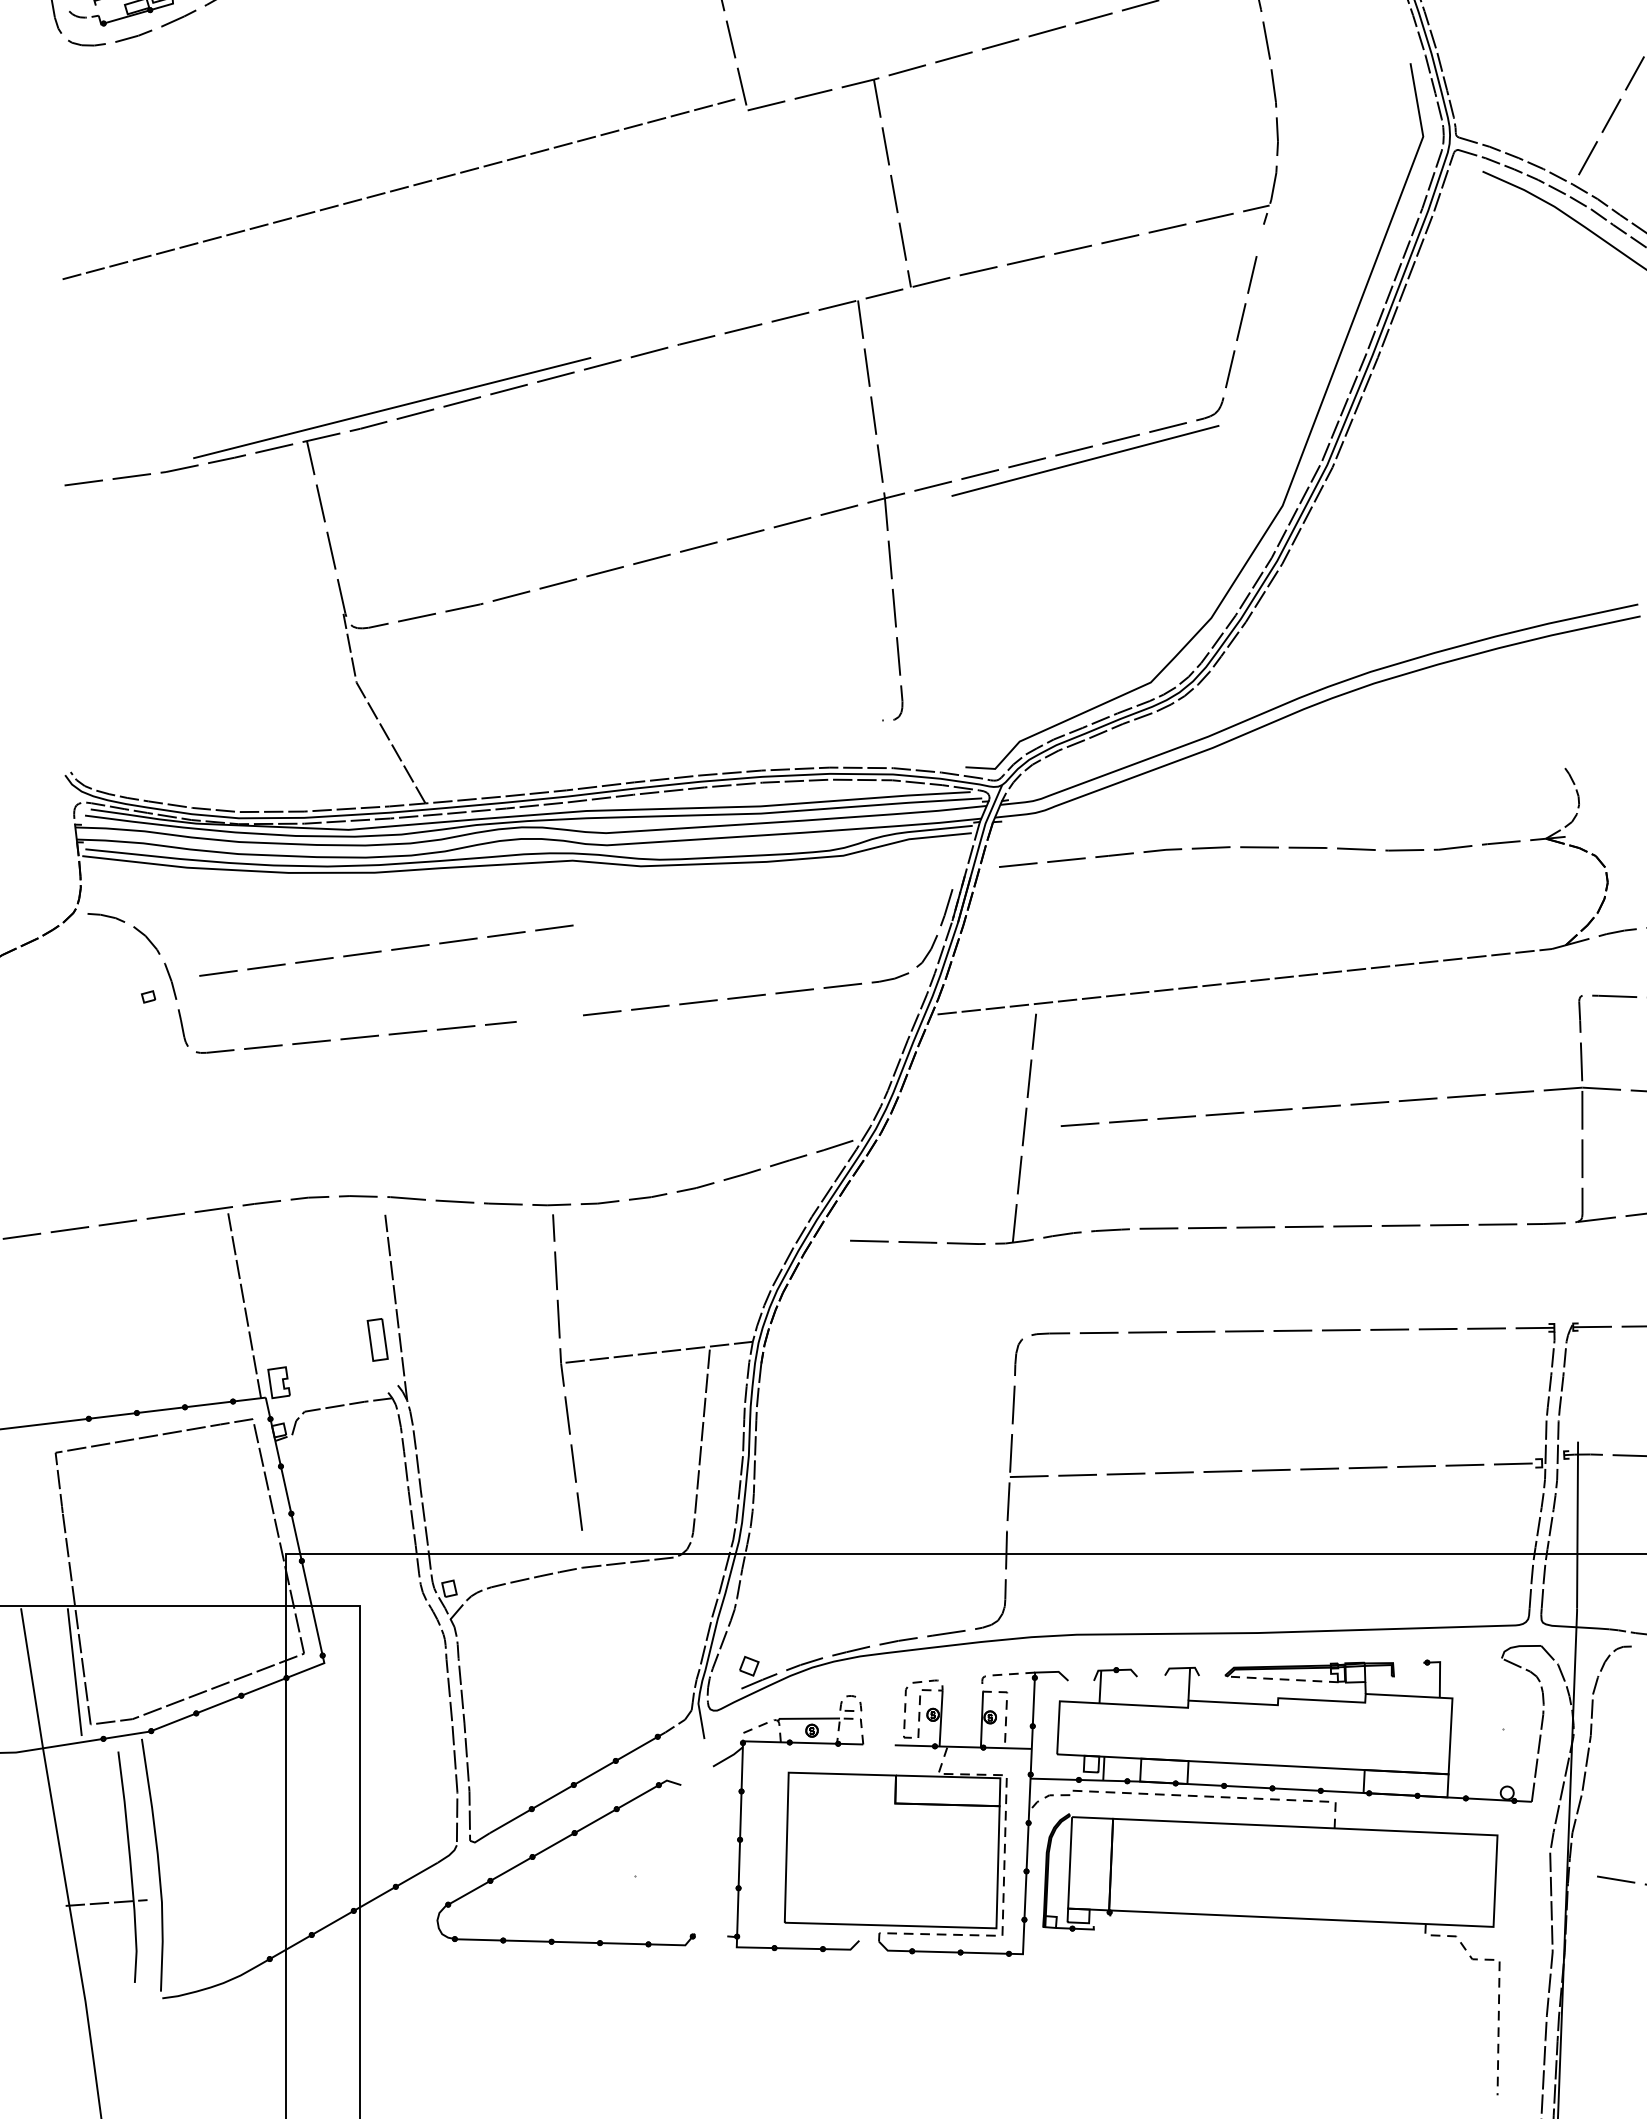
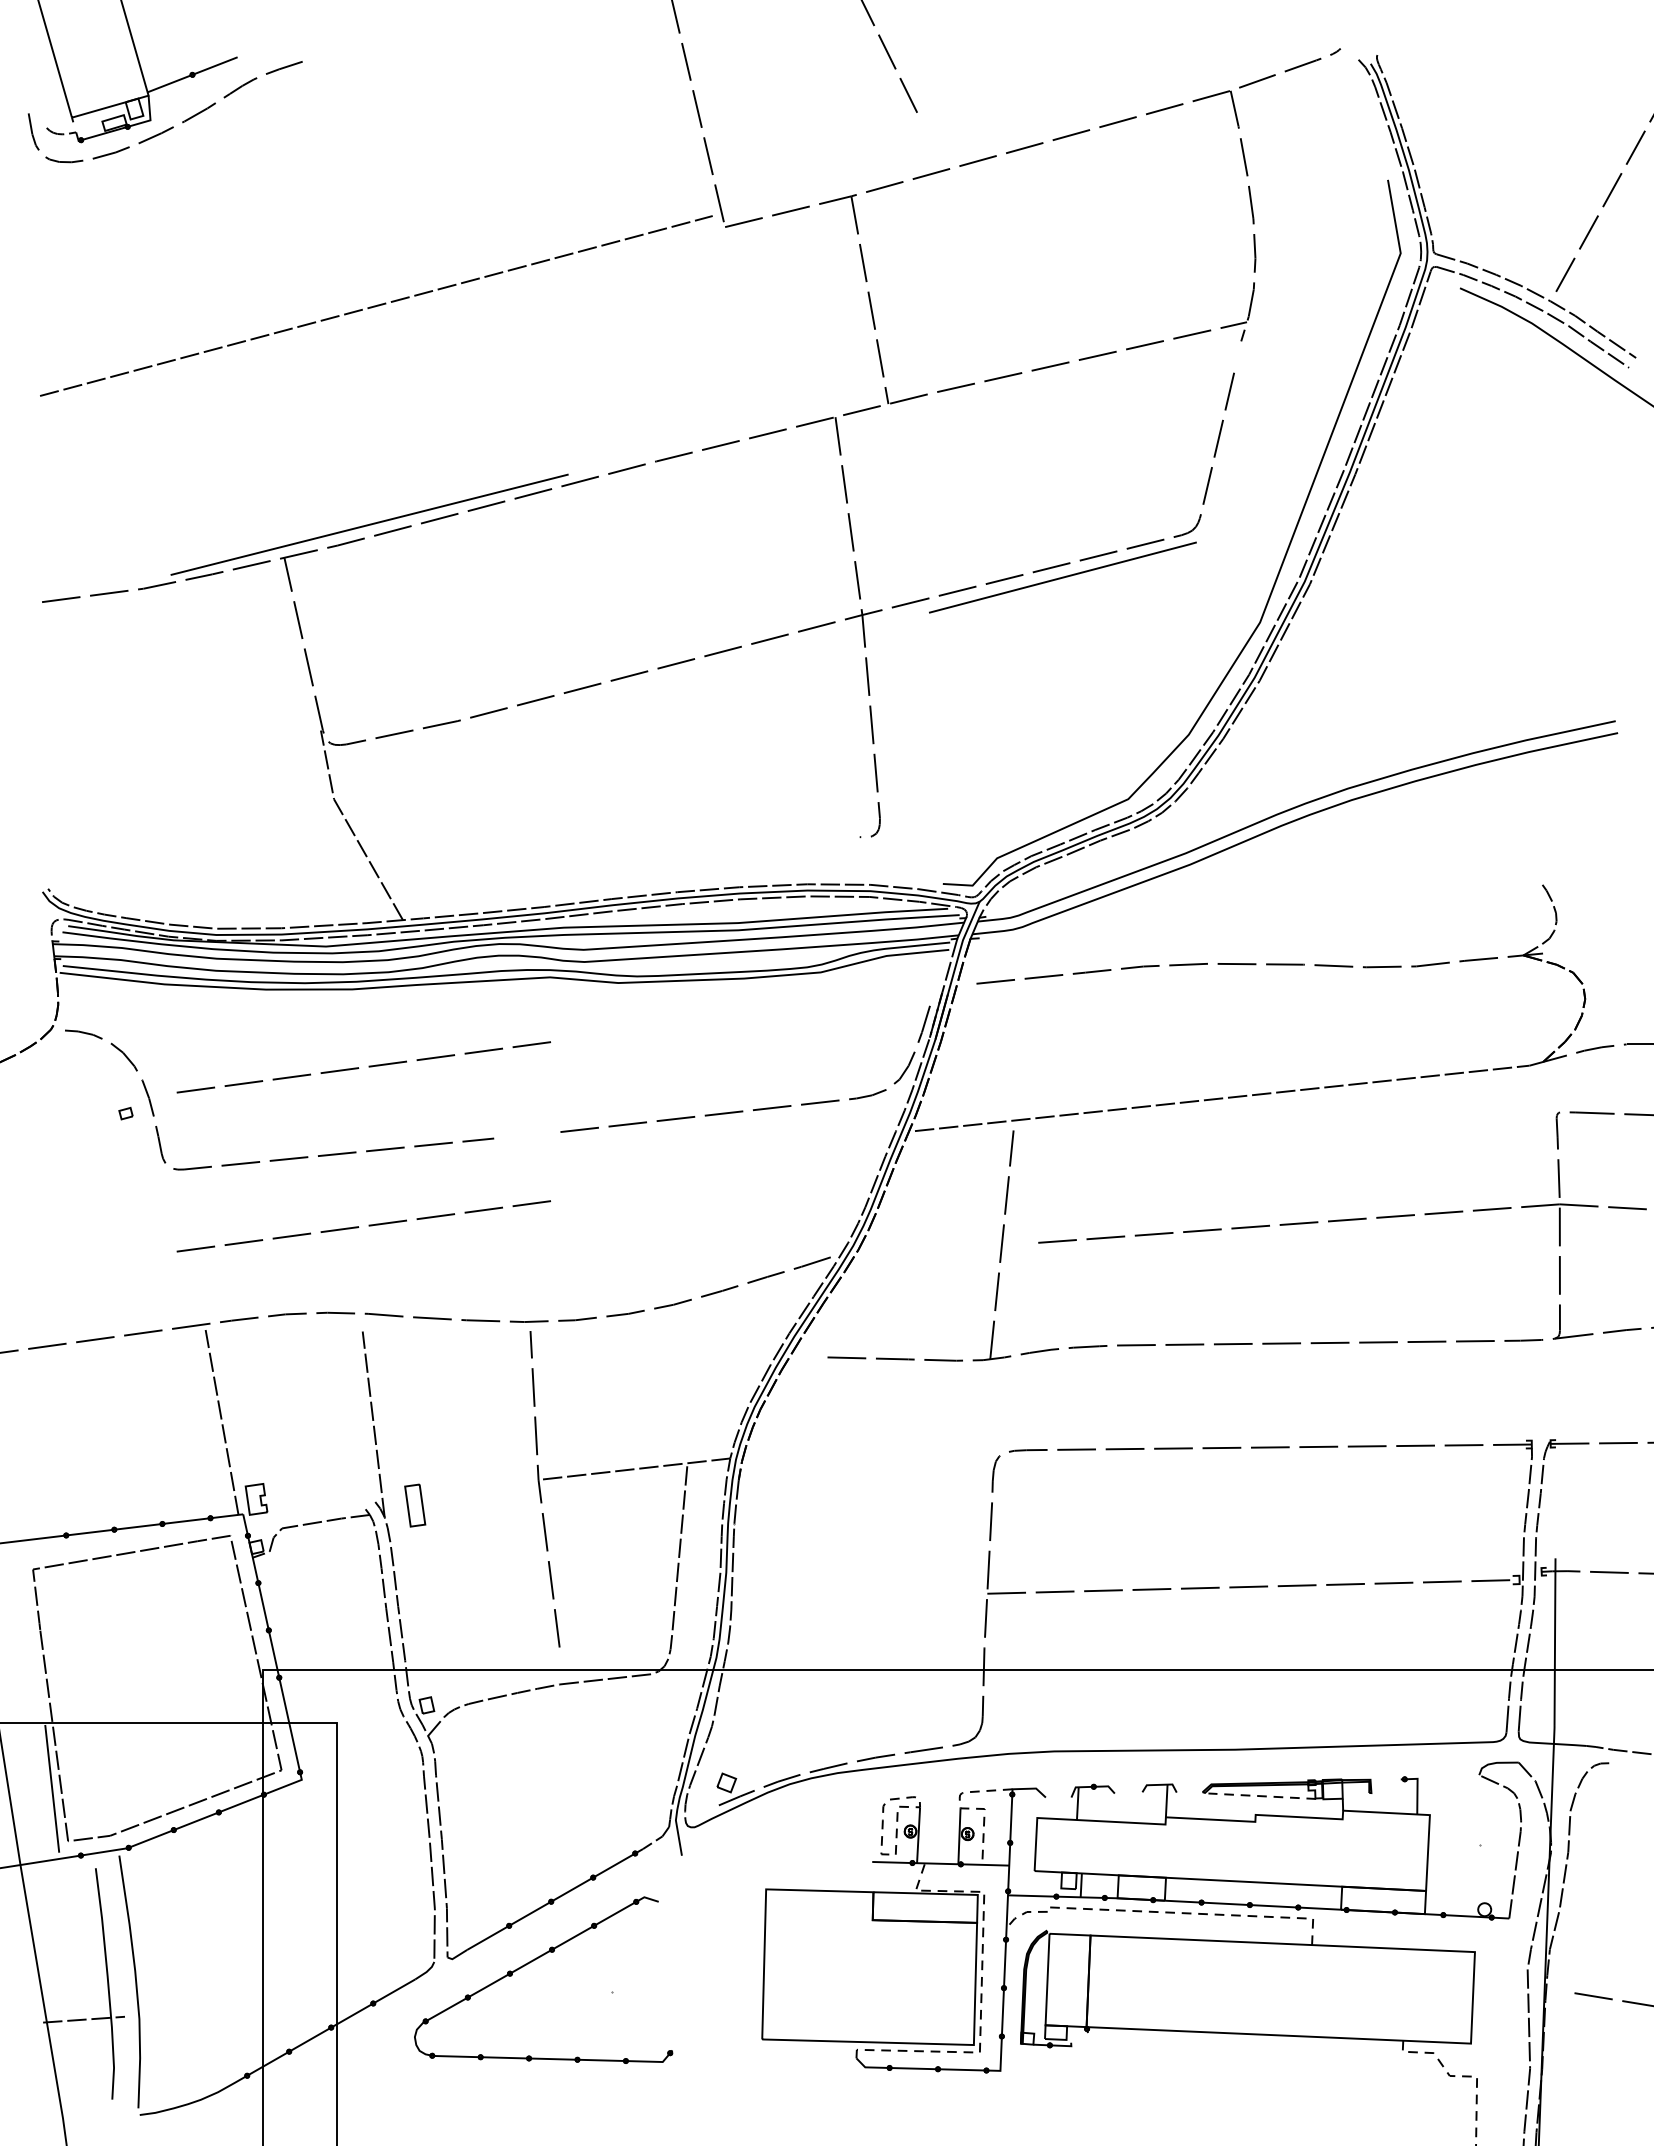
line: (382, 1110) -> (359, 1227), added
part: (378, 1339) -> (415, 1505), moved
part: (742, 1818) -> (719, 1935), removed

